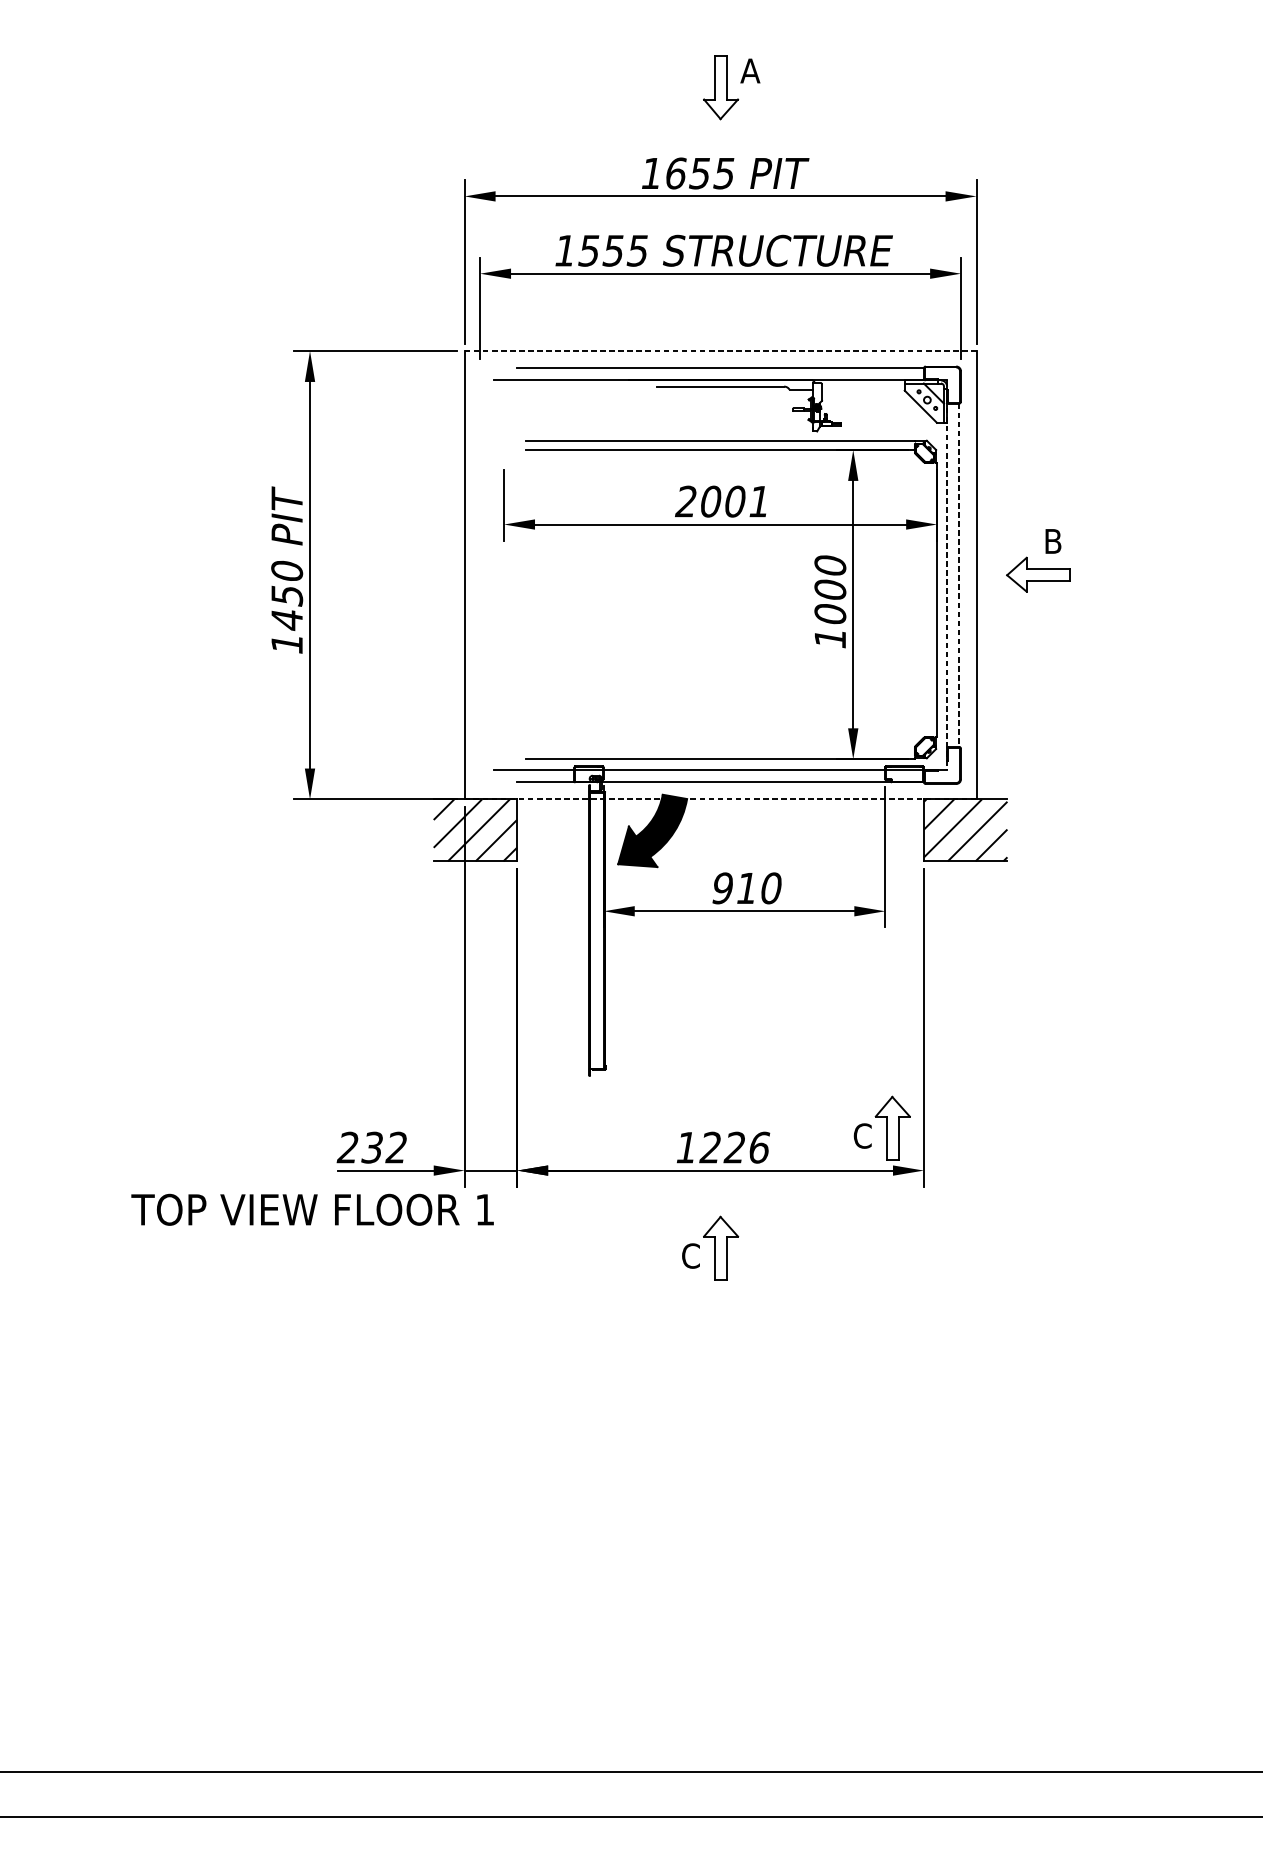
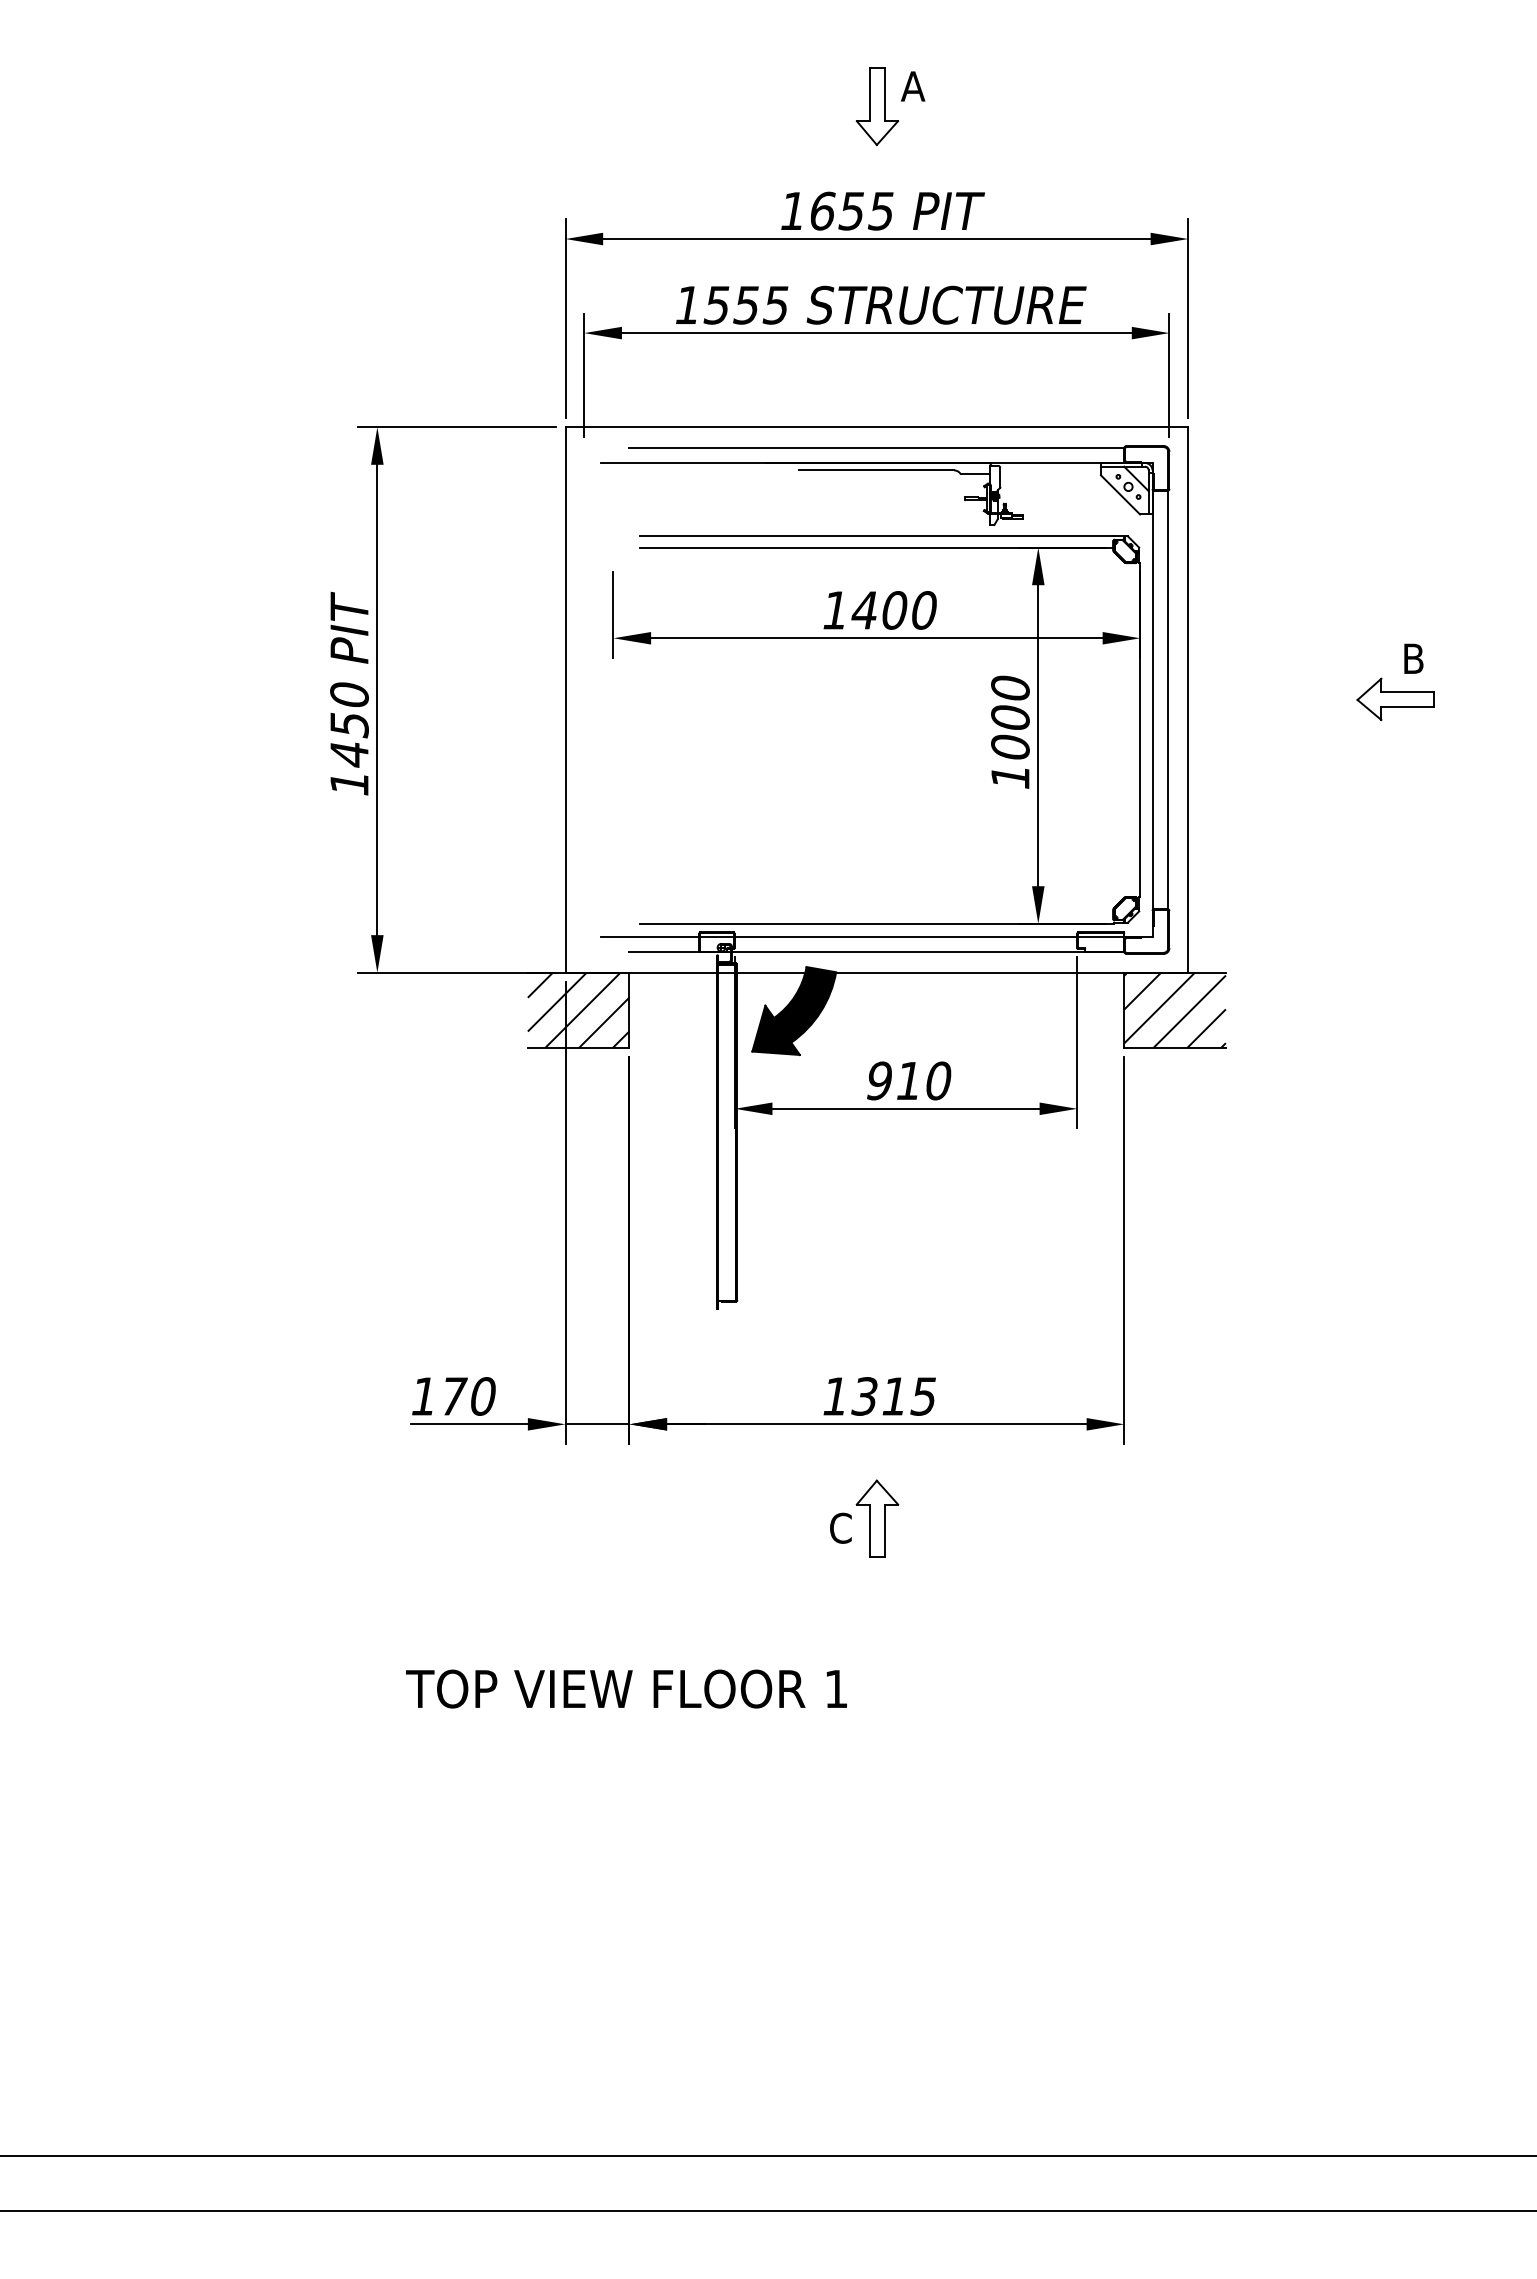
line: (721, 351) -> (877, 427), dashed -> solid
text: (721, 501) -> (878, 610), 2001 -> 1400
part: (1038, 568) -> (1395, 691), moved
line: (959, 574) -> (1167, 699), dashed -> solid
line: (947, 575) -> (1152, 700), dashed -> solid
line: (720, 799) -> (876, 972), dashed -> solid
part: (882, 1128) -> (1073, 1372), removed
text: (371, 1147) -> (452, 1396), 232 -> 170
text: (734, 1147) -> (893, 1396), 1226 -> 1315
text: (312, 1209) -> (626, 1688), moved

